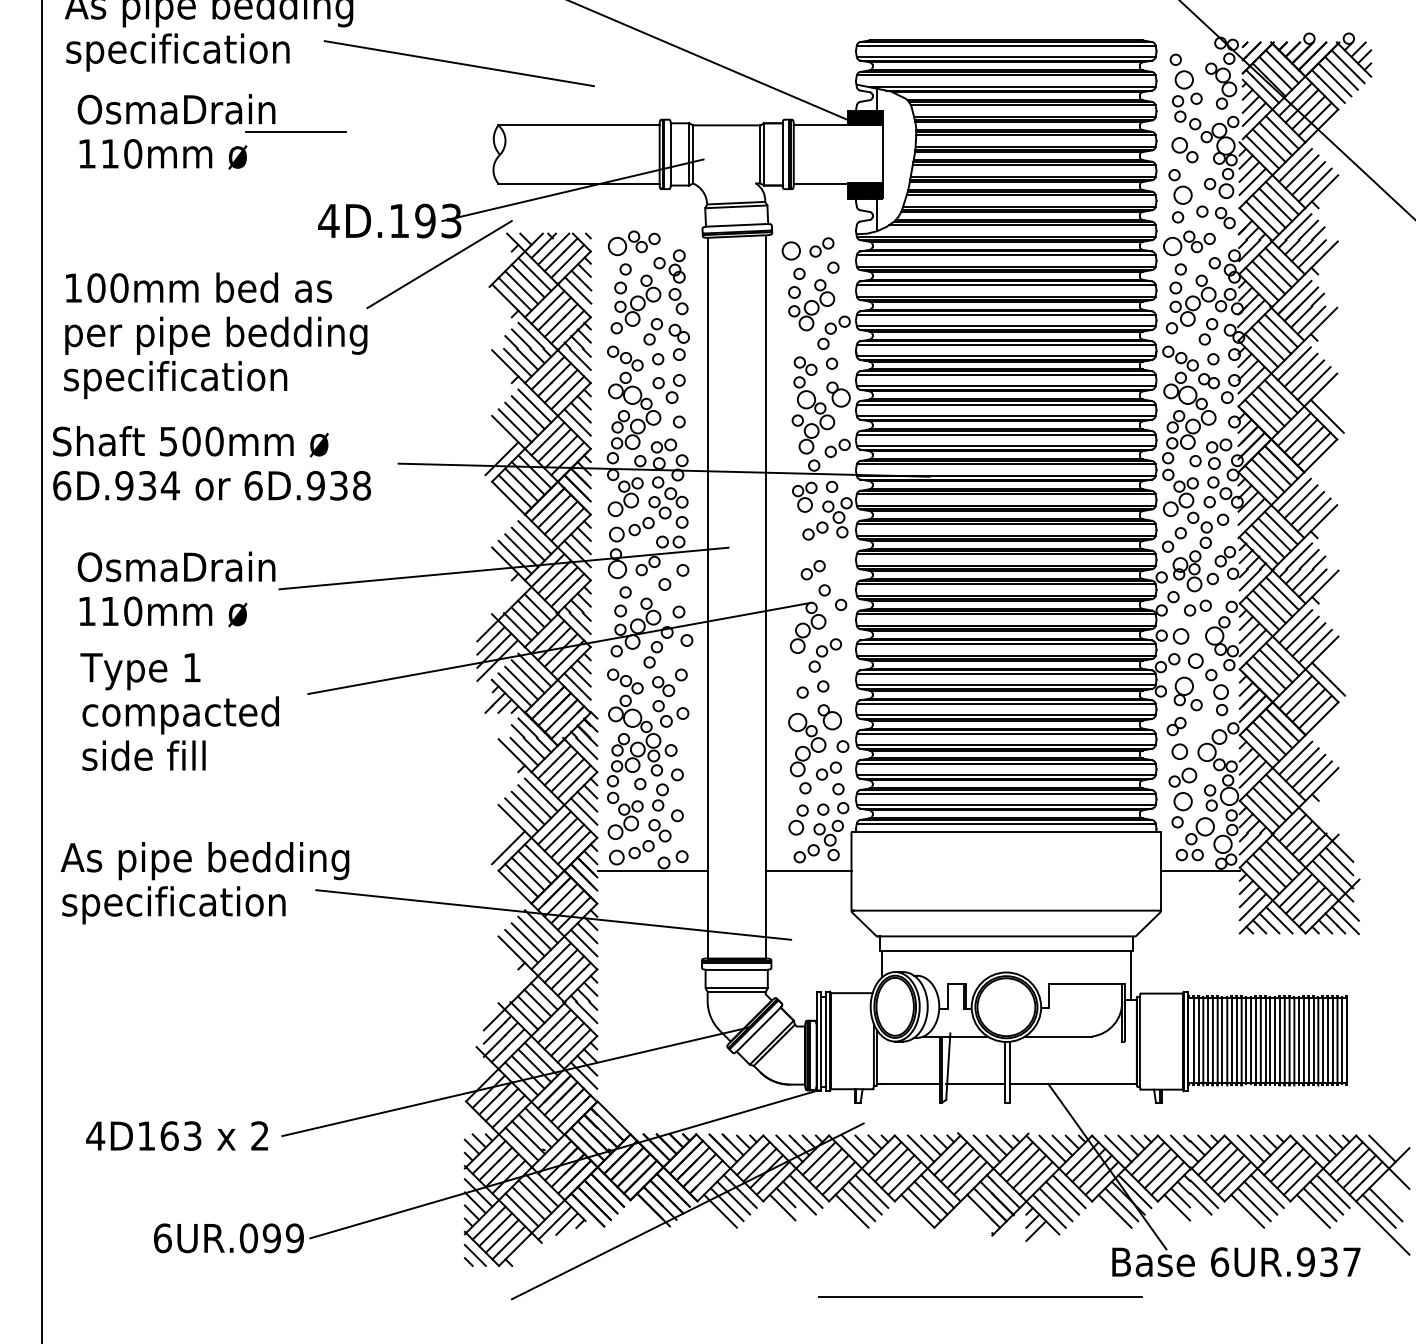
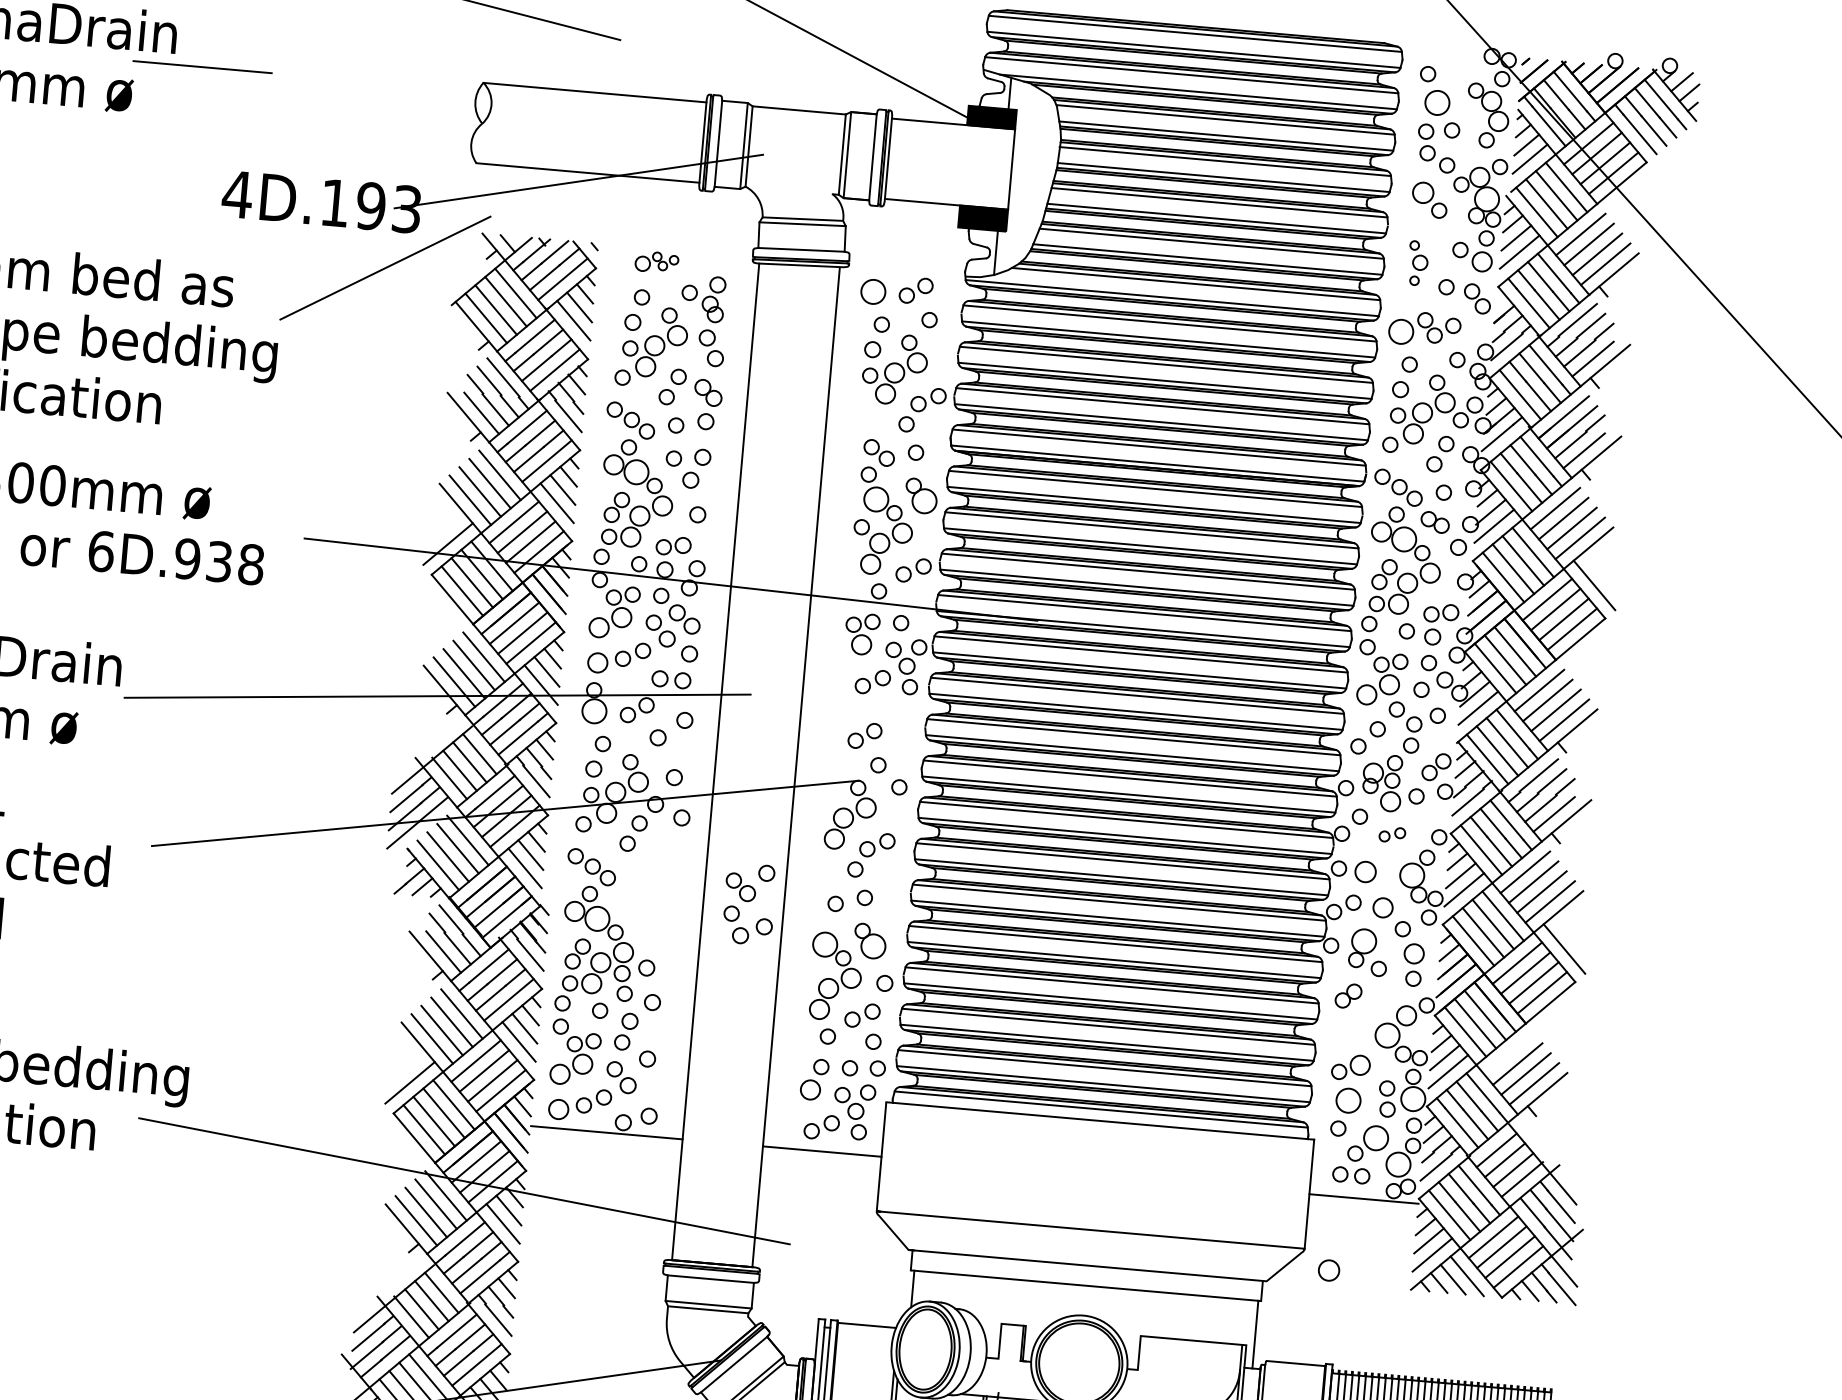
part: (1180, 196) -> (1418, 263), size x0.6
part: (633, 243) -> (656, 262), size x0.6
part: (1197, 607) -> (1391, 834), size x0.7
part: (670, 697) -> (749, 903), moved
circle: (1179, 751) -> (1328, 1270), moved
line: (1295, 757) -> (1509, 1053), removed

